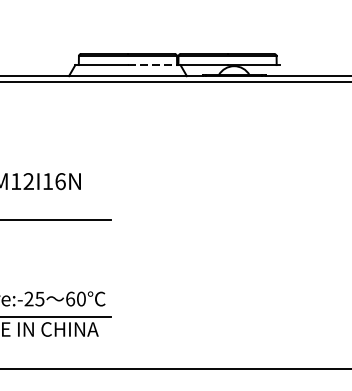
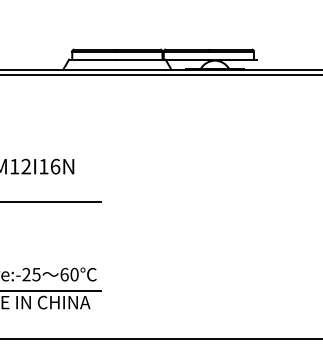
line: (155, 64) -> (142, 59), dashed -> solid

